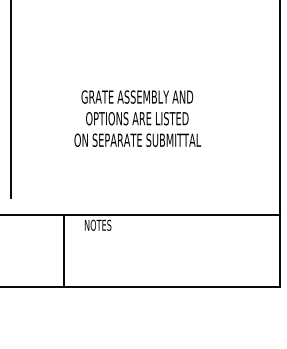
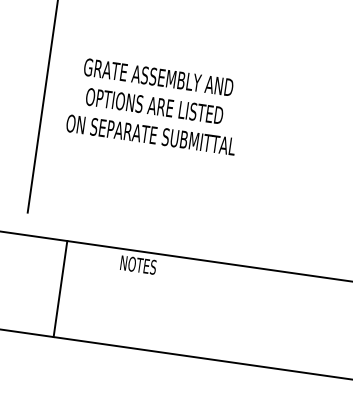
text: (137, 118) -> (154, 106), moved
line: (64, 251) -> (60, 289), moved

